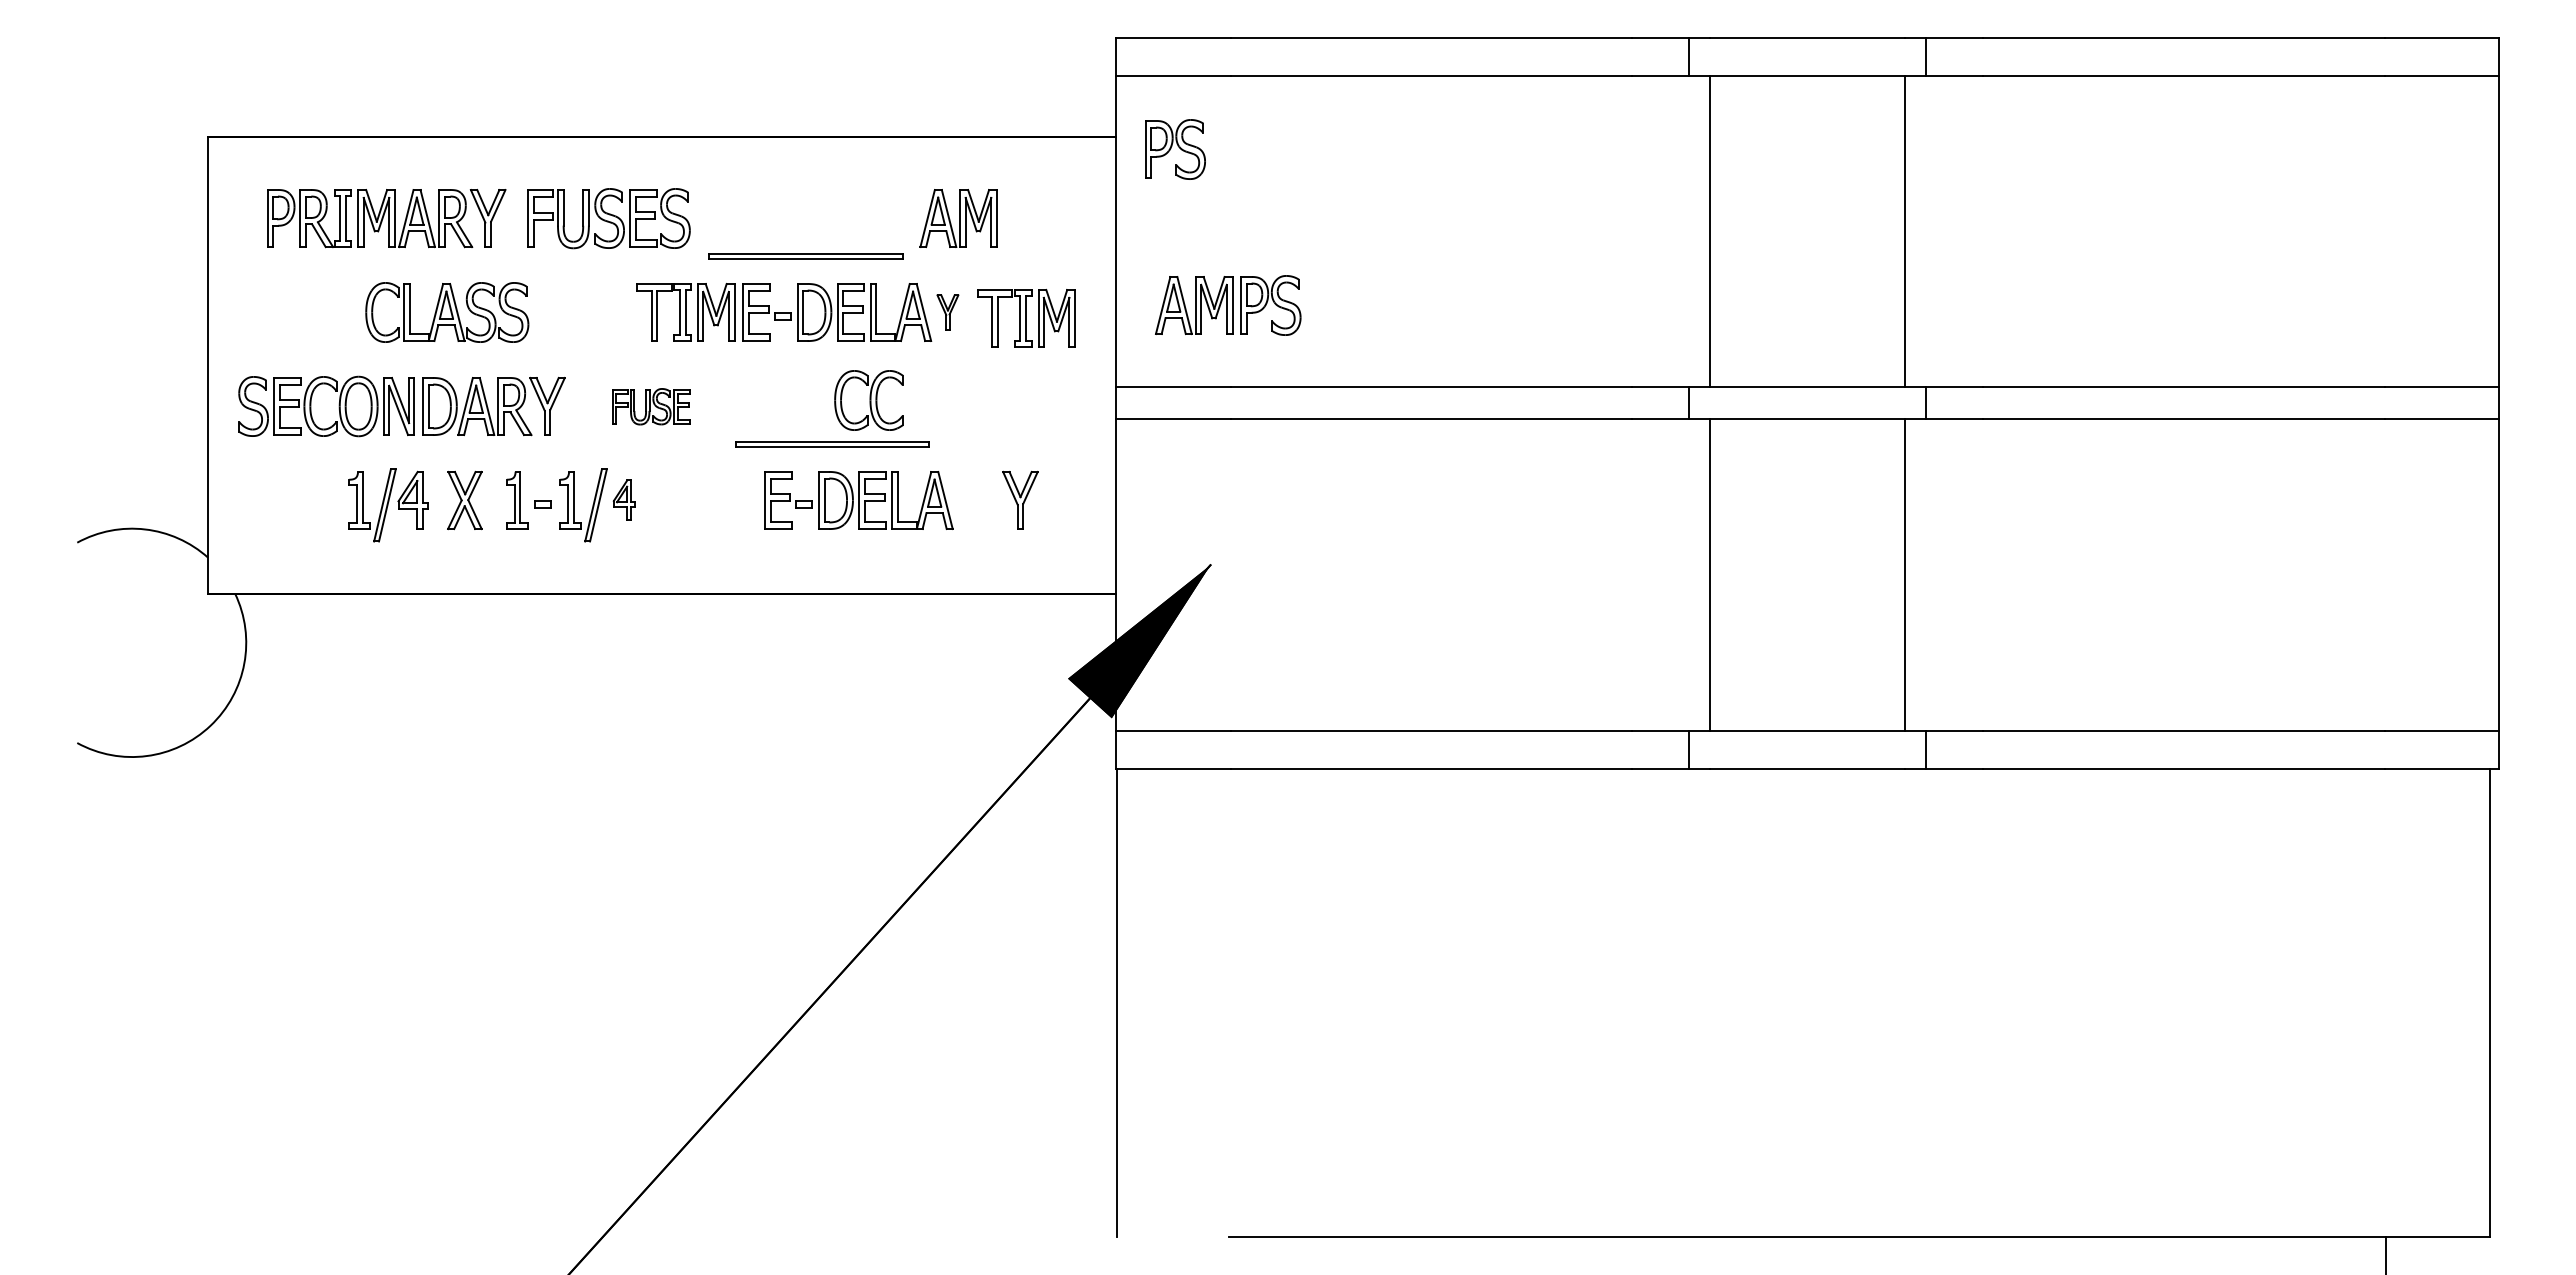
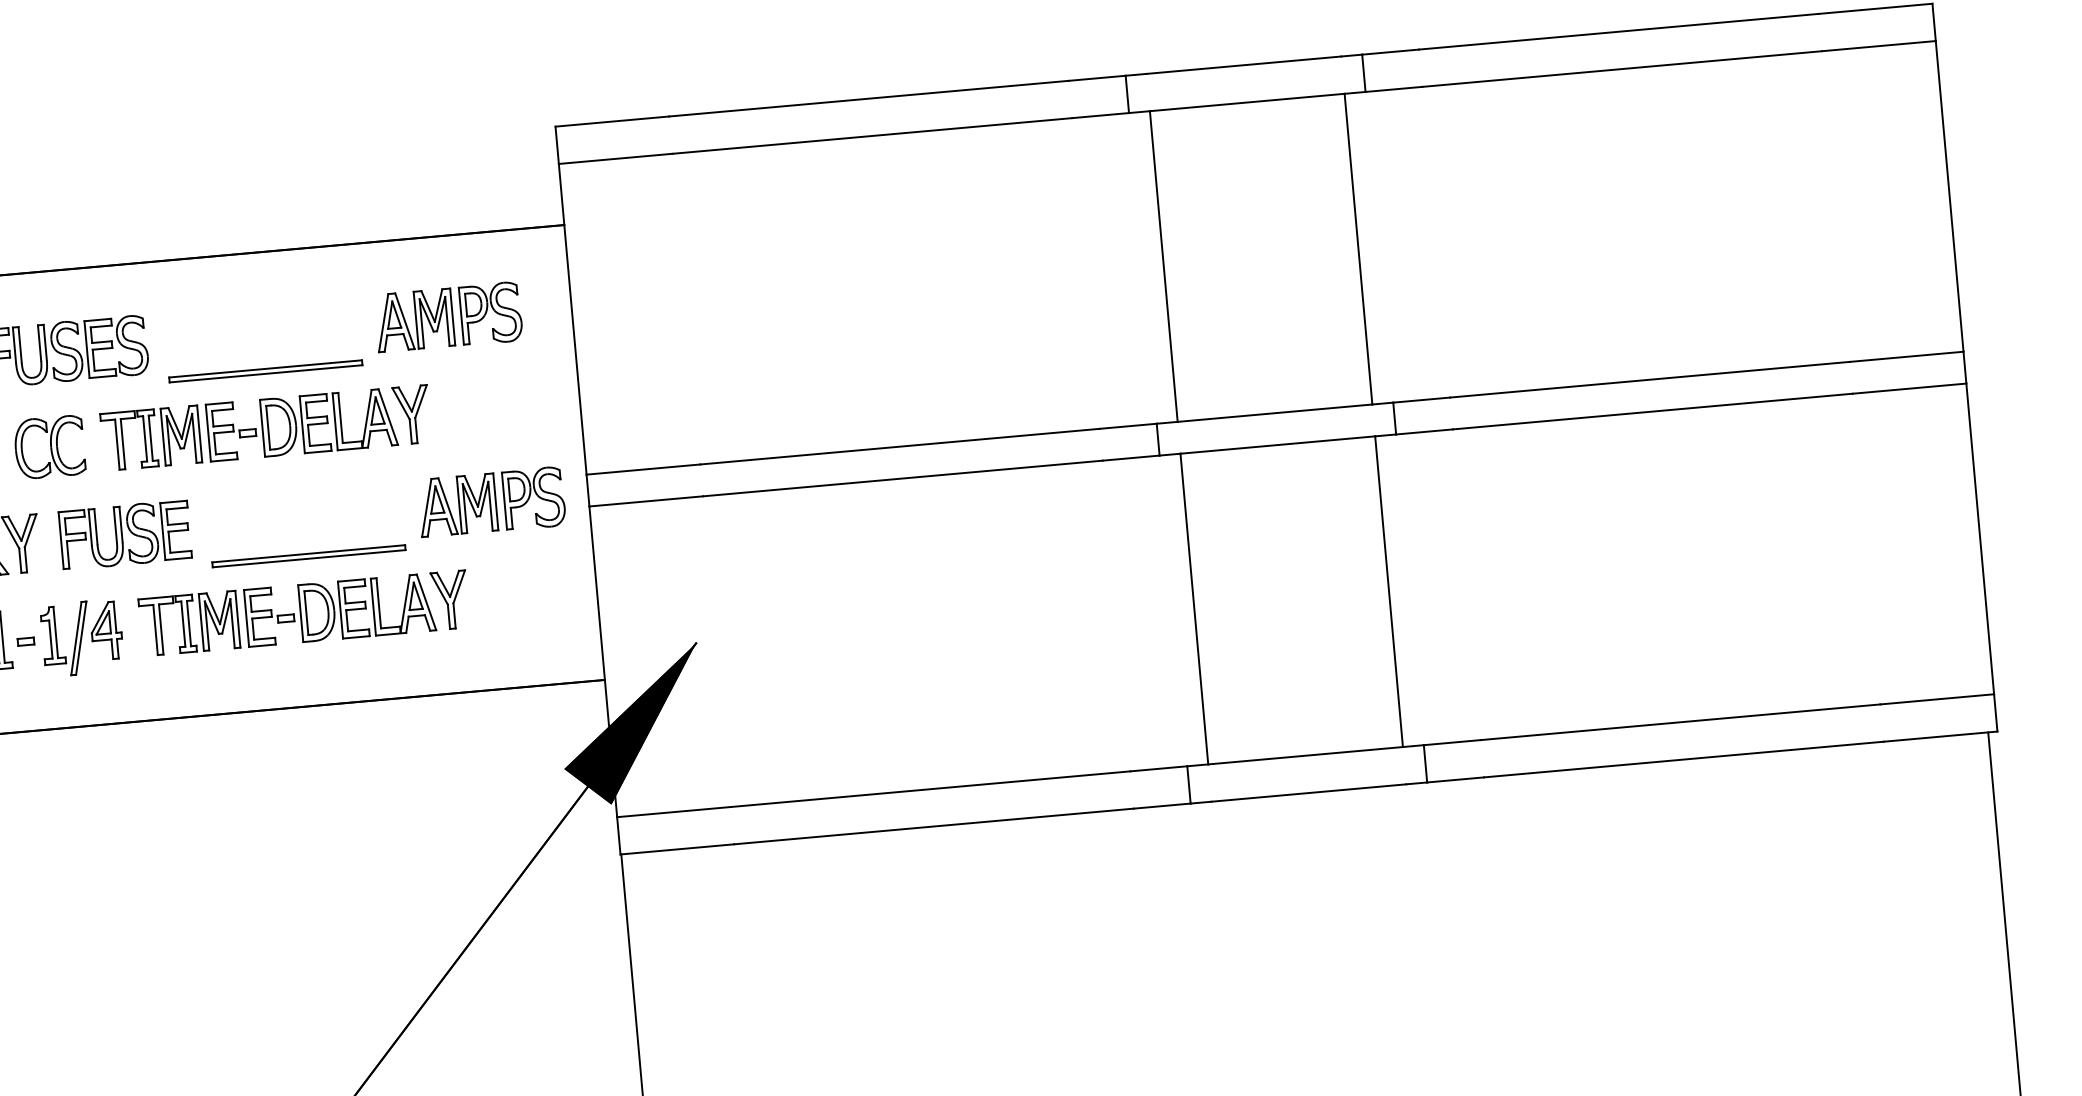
part: (1175, 149) -> (491, 313), moved
part: (1228, 305) -> (491, 502), moved
part: (947, 312) -> (411, 414), size x1.67
part: (1026, 318) -> (189, 623), moved
part: (868, 400) -> (49, 447), moved
part: (651, 406) -> (125, 534), size x1.67
part: (623, 499) -> (105, 630), size x1.43
part: (1020, 499) -> (450, 599), moved

